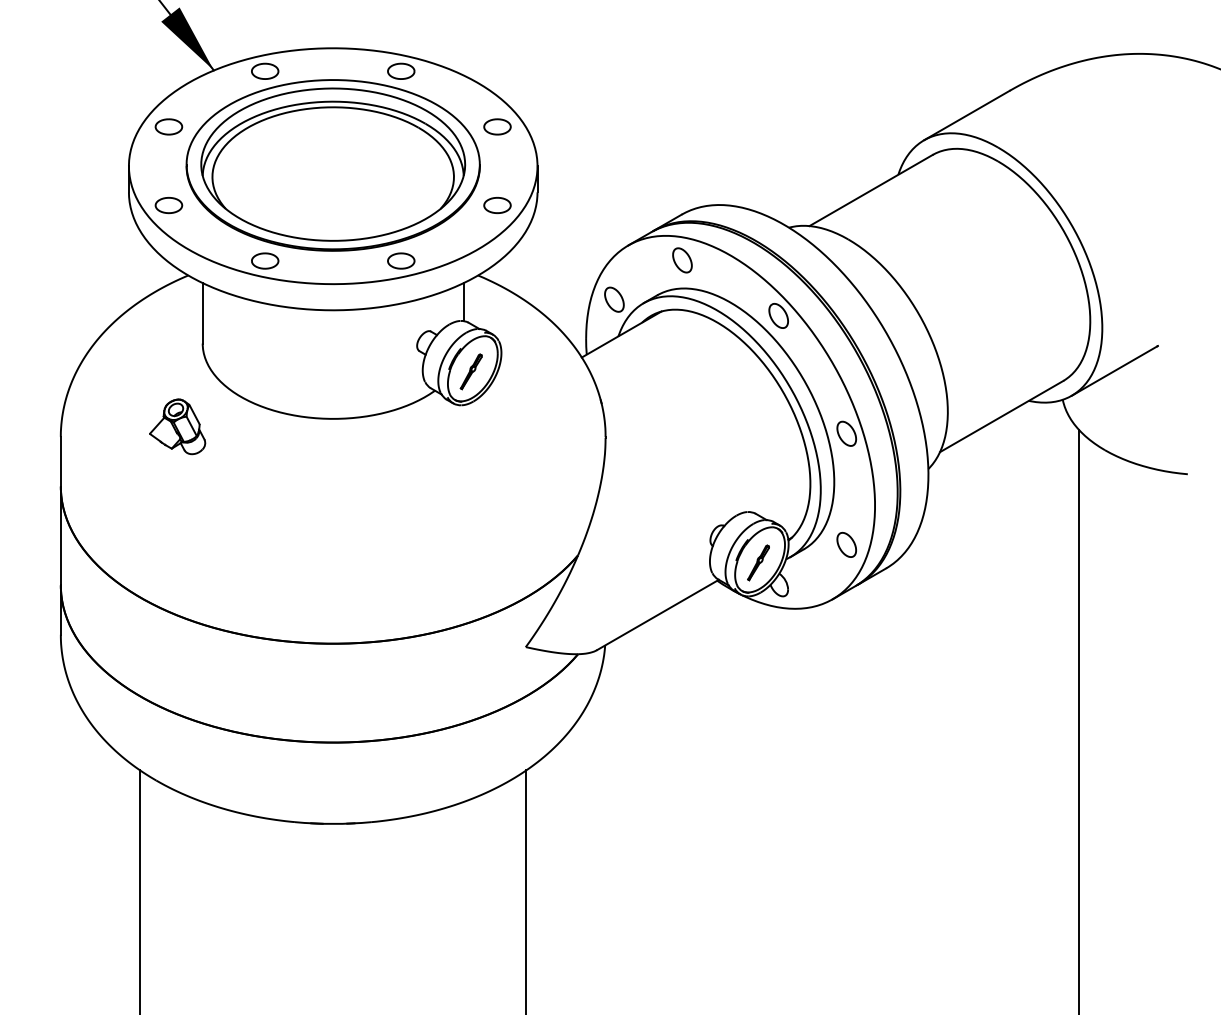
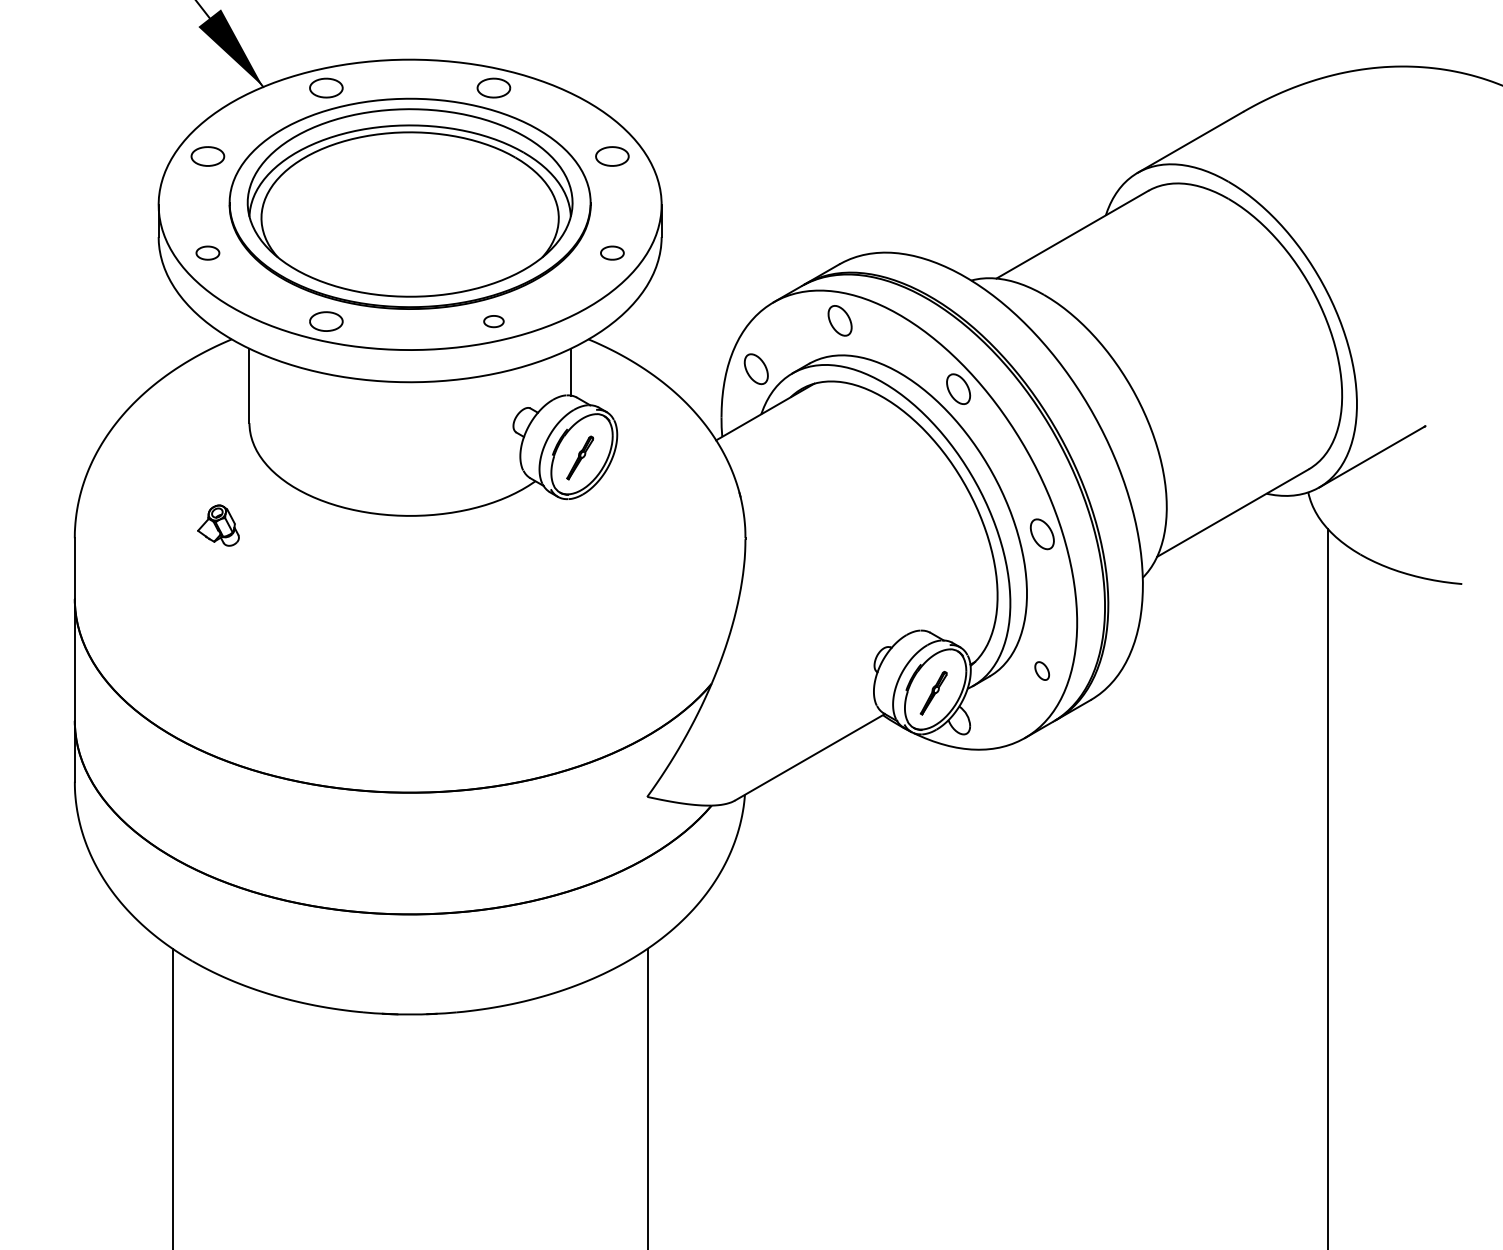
part: (168, 204) -> (207, 252), size x0.7
part: (497, 204) -> (612, 252), size x0.7
part: (400, 260) -> (493, 321), size x0.6
part: (177, 426) -> (218, 525), size x0.6
part: (846, 544) -> (1041, 670), size x0.6

